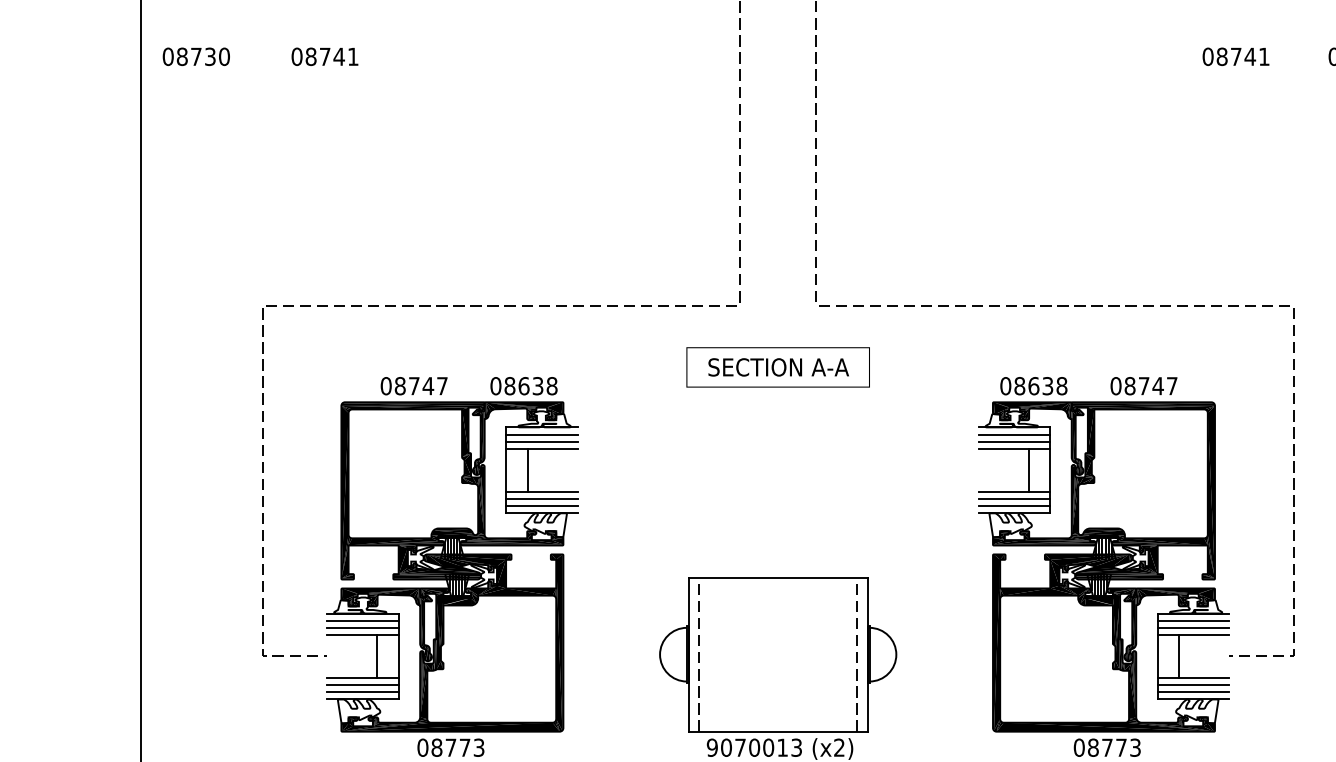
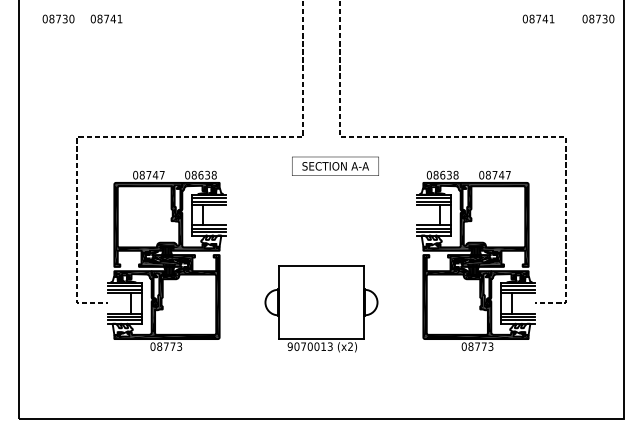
text: (196, 55) -> (58, 18), moved
text: (778, 365) -> (335, 165), moved
line: (700, 654) -> (284, 302), removed
line: (856, 654) -> (358, 302), removed

